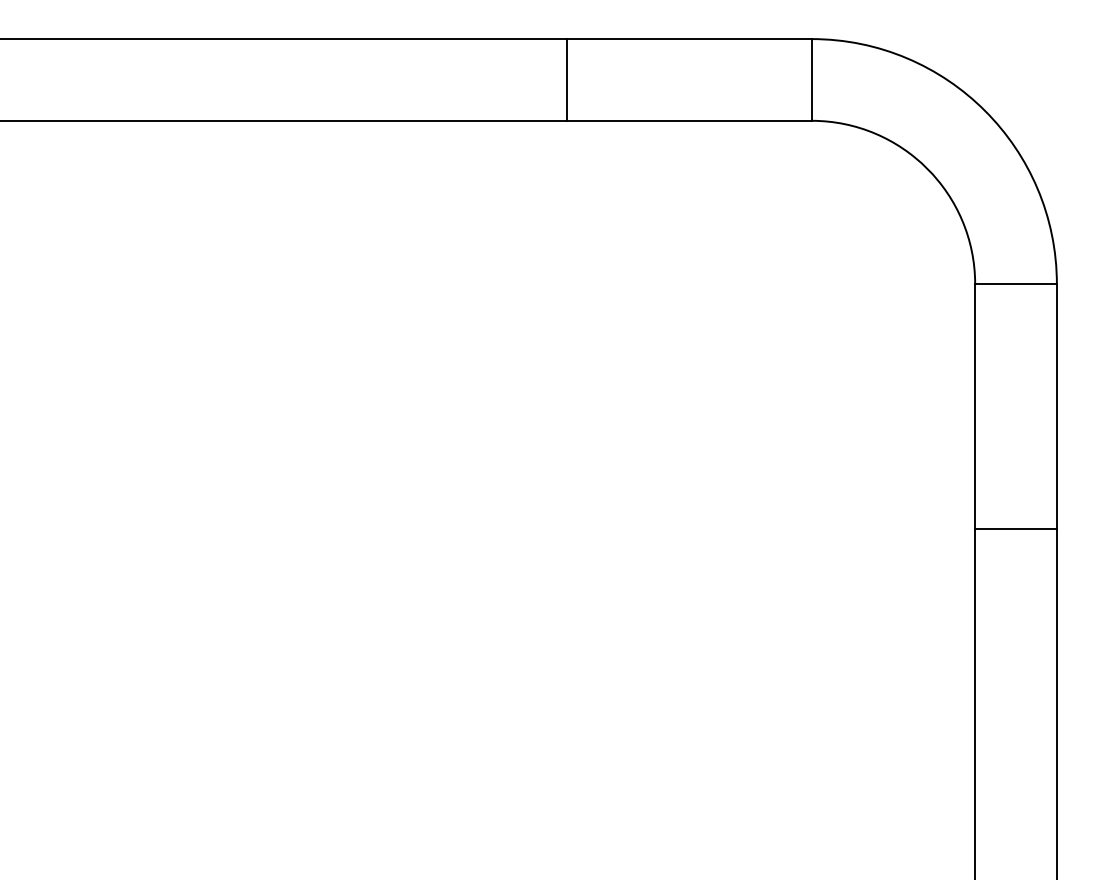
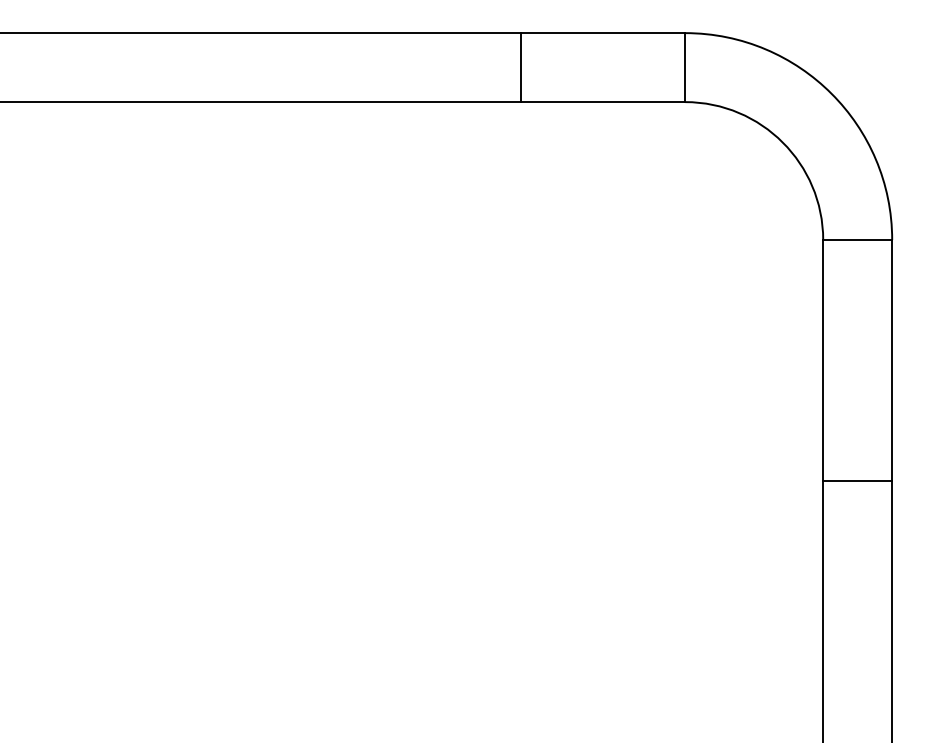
line: (566, 79) -> (520, 67), moved
line: (1015, 529) -> (857, 480), moved

